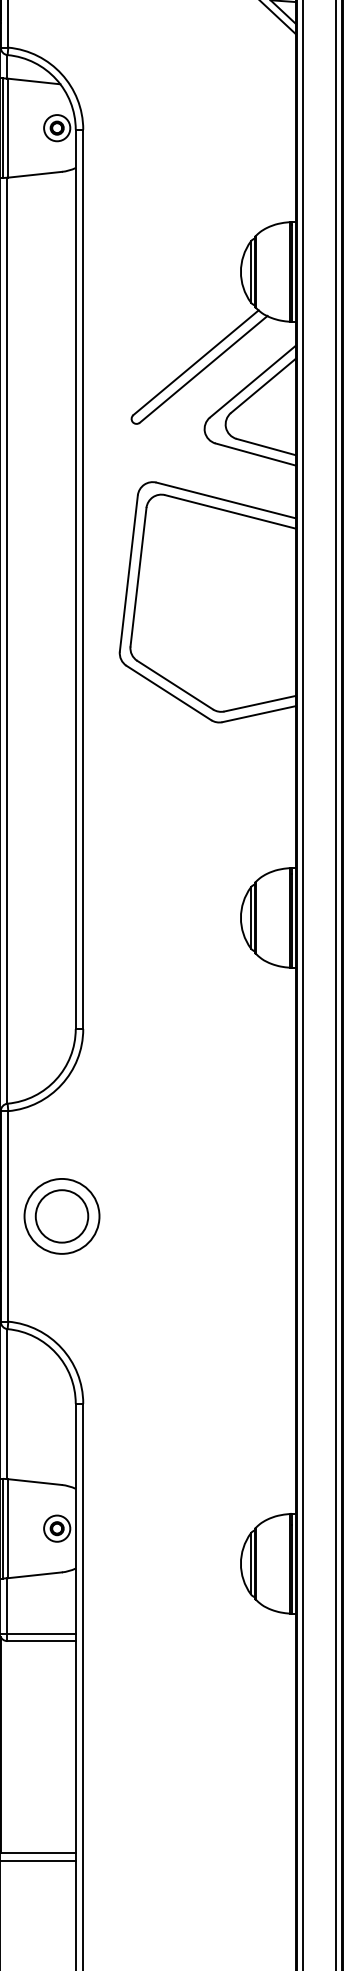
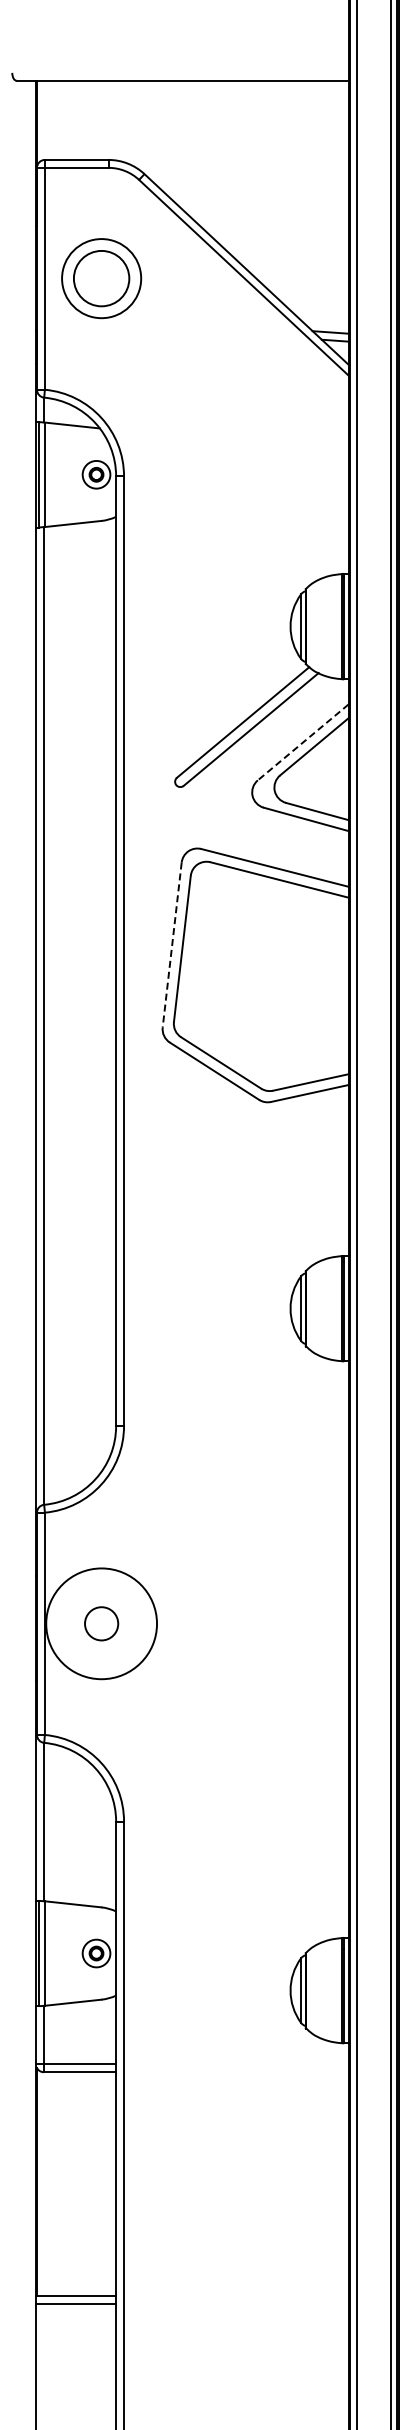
line: (252, 381) -> (302, 742), solid -> dashed
line: (129, 573) -> (172, 945), solid -> dashed
circle: (61, 1216) -> (101, 1623), size x0.6
circle: (61, 1216) -> (101, 1623), size x1.4

